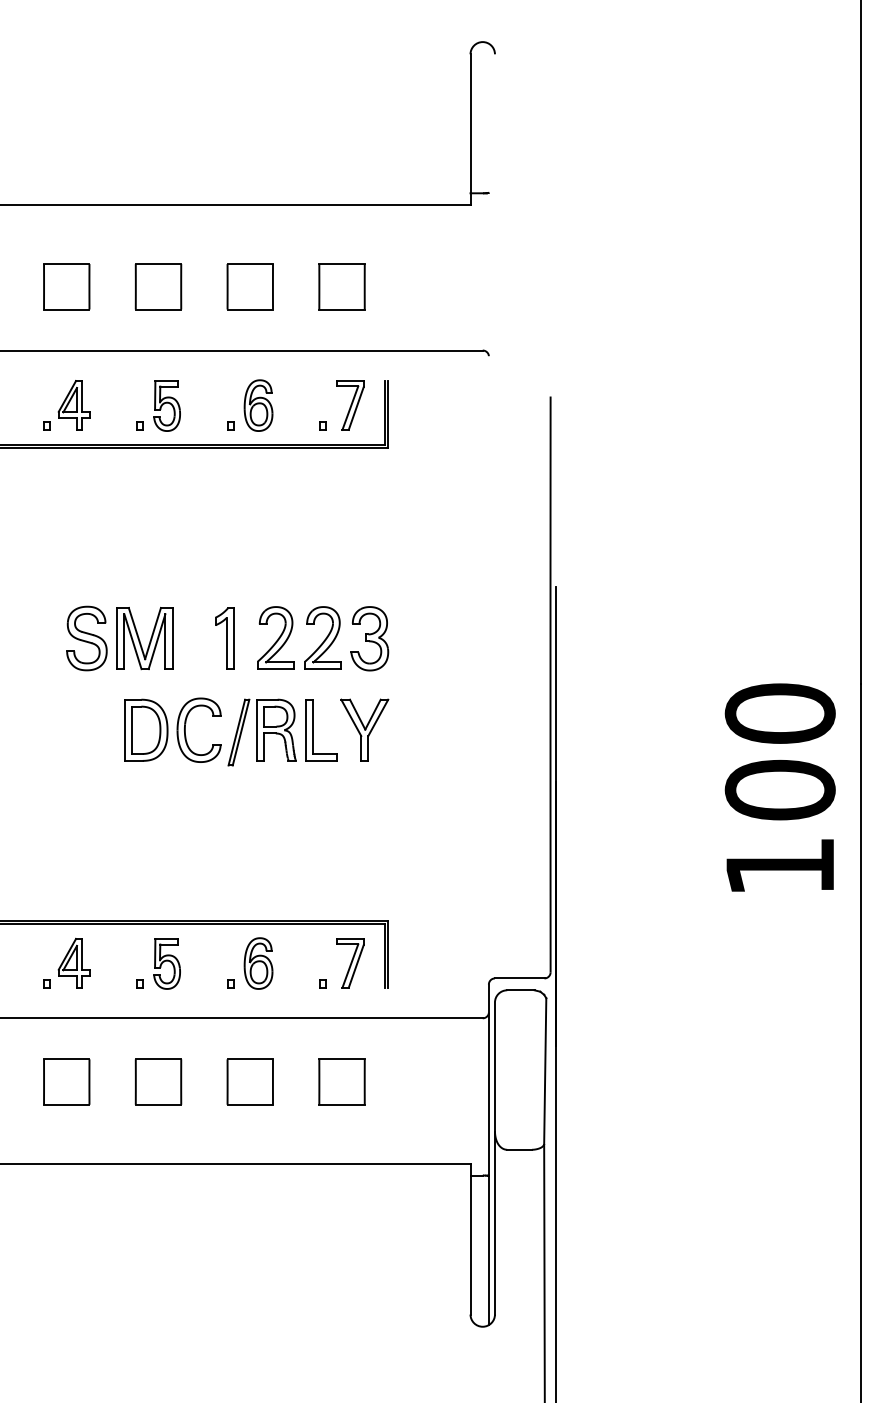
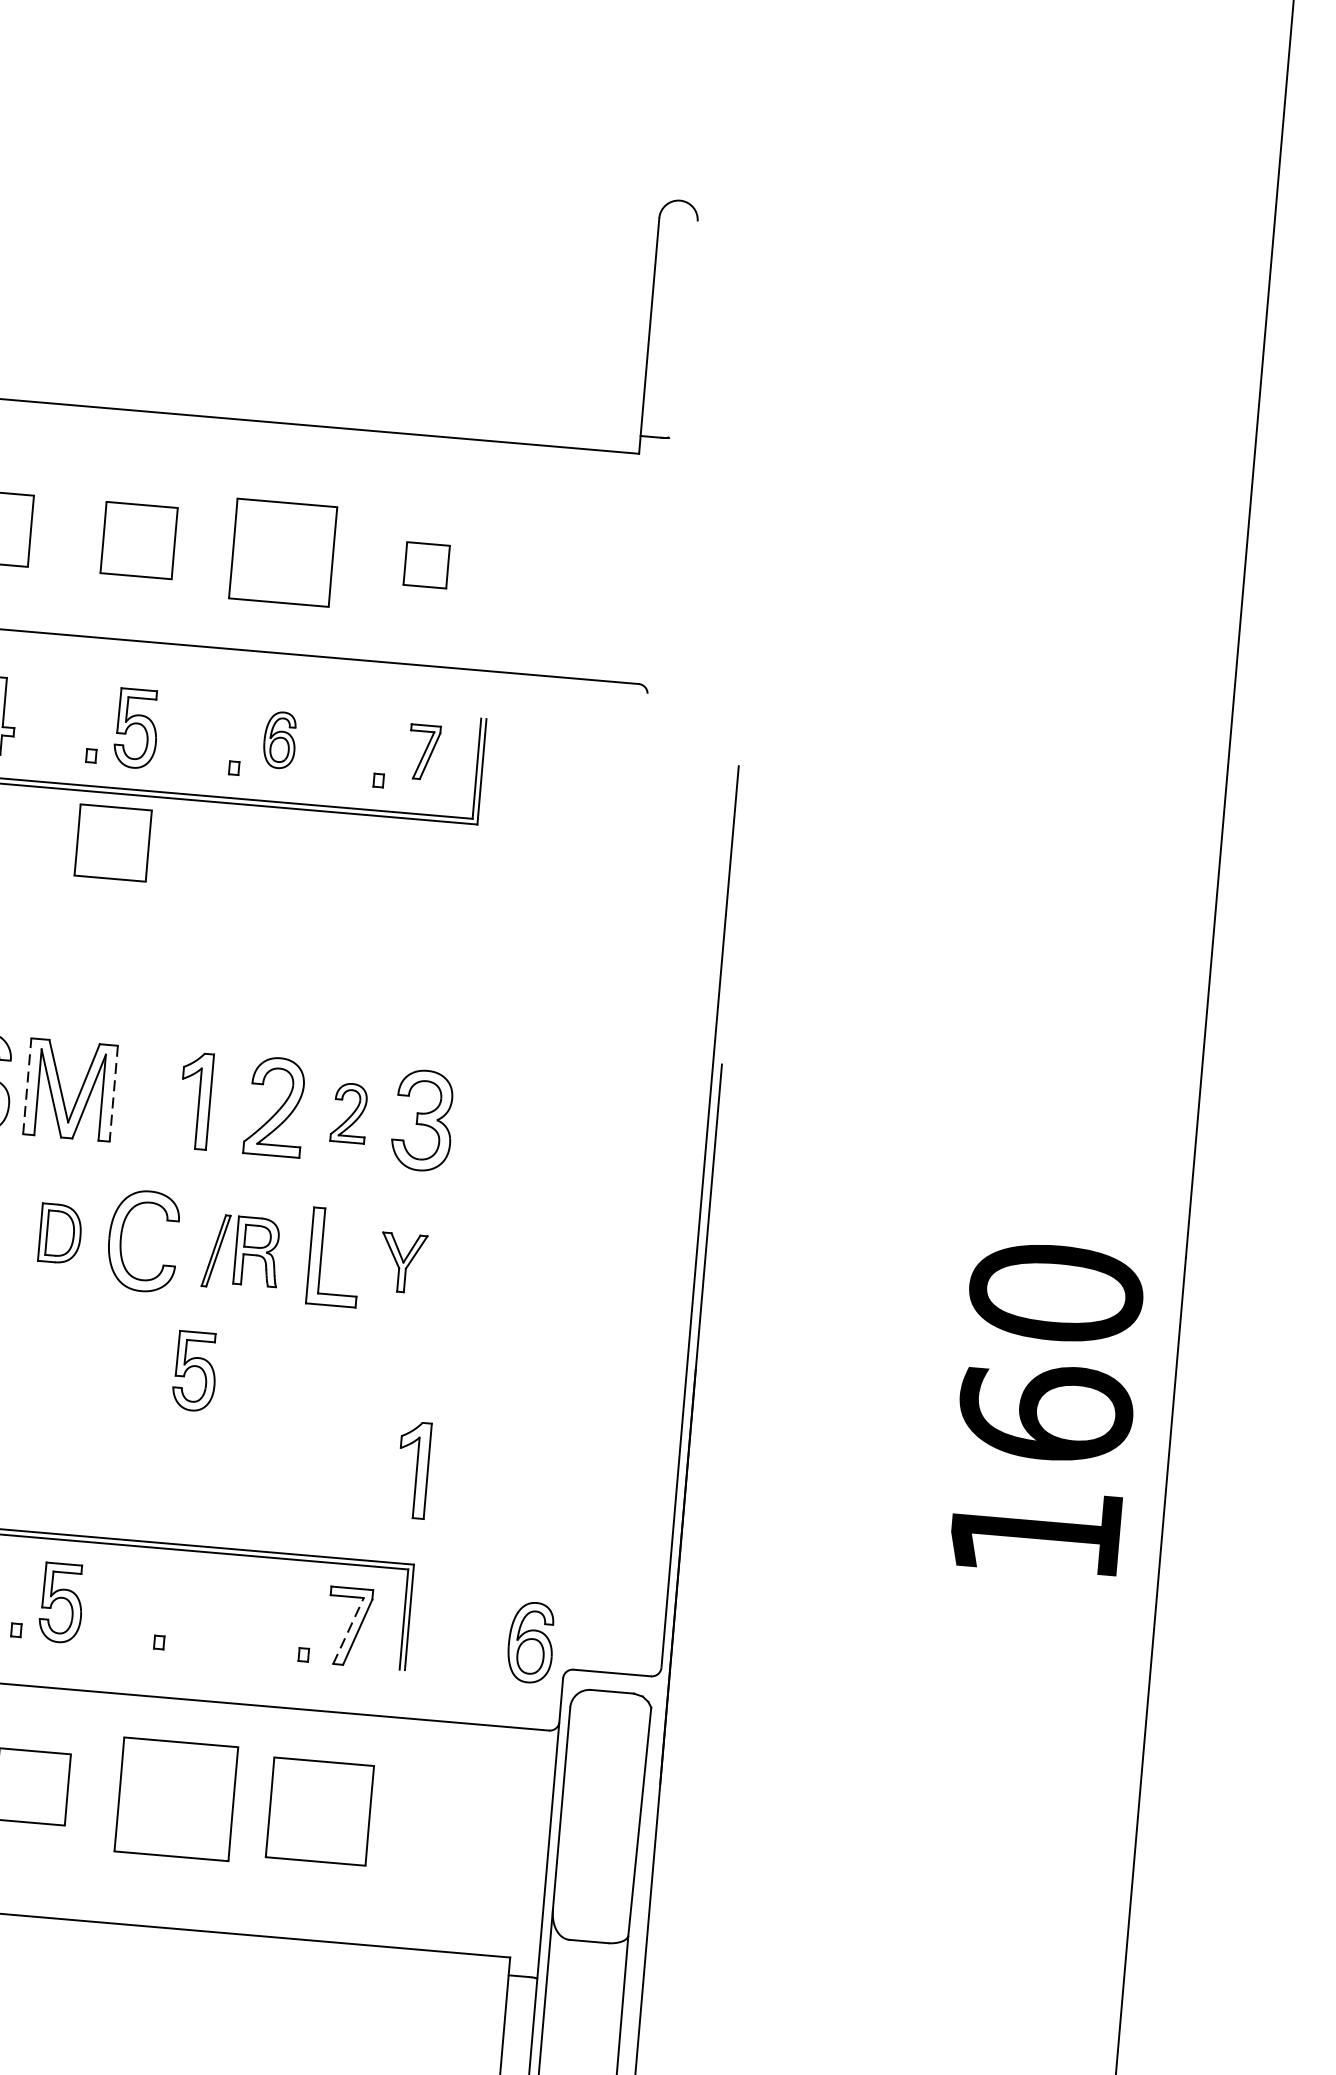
part: (249, 286) -> (281, 552), size x1.4
part: (341, 286) -> (425, 564), size x0.6
part: (258, 405) -> (279, 740), size x0.7
part: (350, 405) -> (424, 752), size x0.7
part: (158, 479) -> (113, 842), added
part: (322, 637) -> (349, 1112), size x0.6
line: (117, 638) -> (27, 1086), solid -> dashed
line: (172, 638) -> (113, 1093), solid -> dashed
part: (146, 729) -> (60, 1232), size x0.6
part: (364, 729) -> (402, 1262), size x0.6
part: (261, 732) -> (240, 1252), size x0.7
text: (779, 789) -> (1044, 1411), 100 -> 160
part: (238, 809) -> (194, 1370), added
part: (382, 860) -> (413, 1469), added
part: (258, 963) -> (530, 1642), moved
line: (350, 965) -> (348, 1630), solid -> dashed
part: (249, 1081) -> (174, 1798), size x1.6
part: (341, 1081) -> (319, 1810), size x1.4

